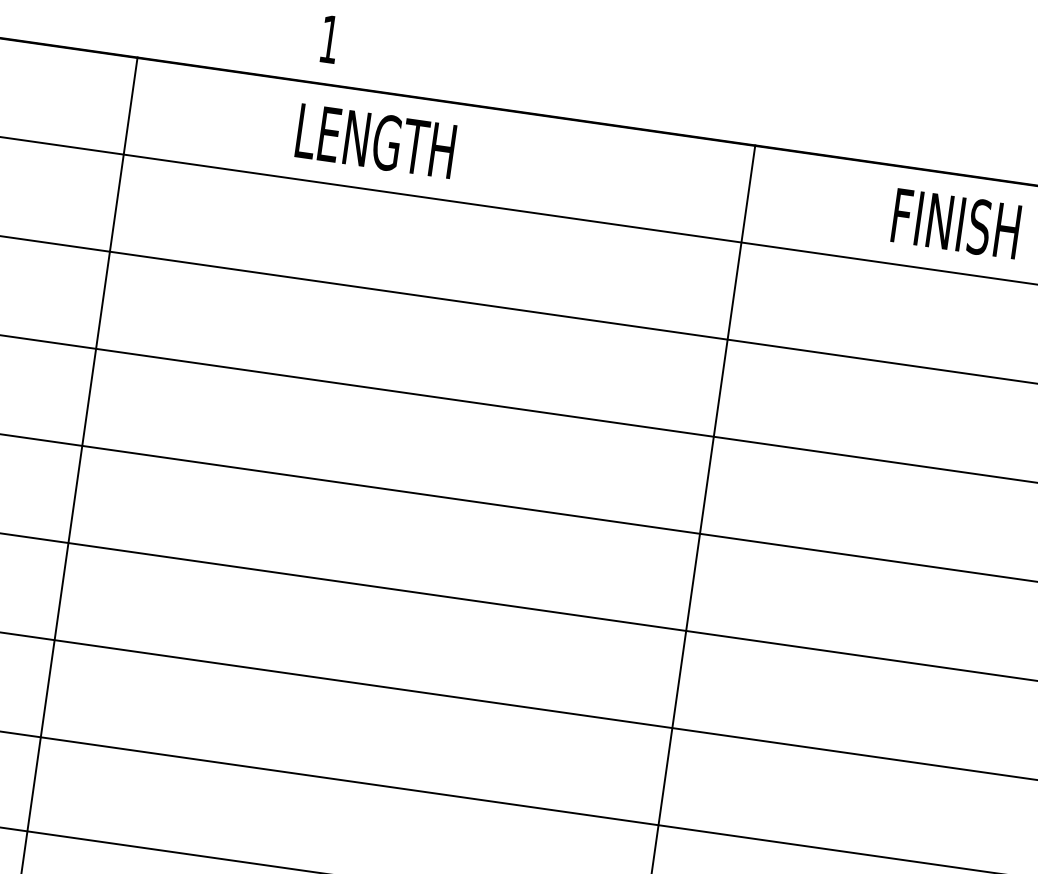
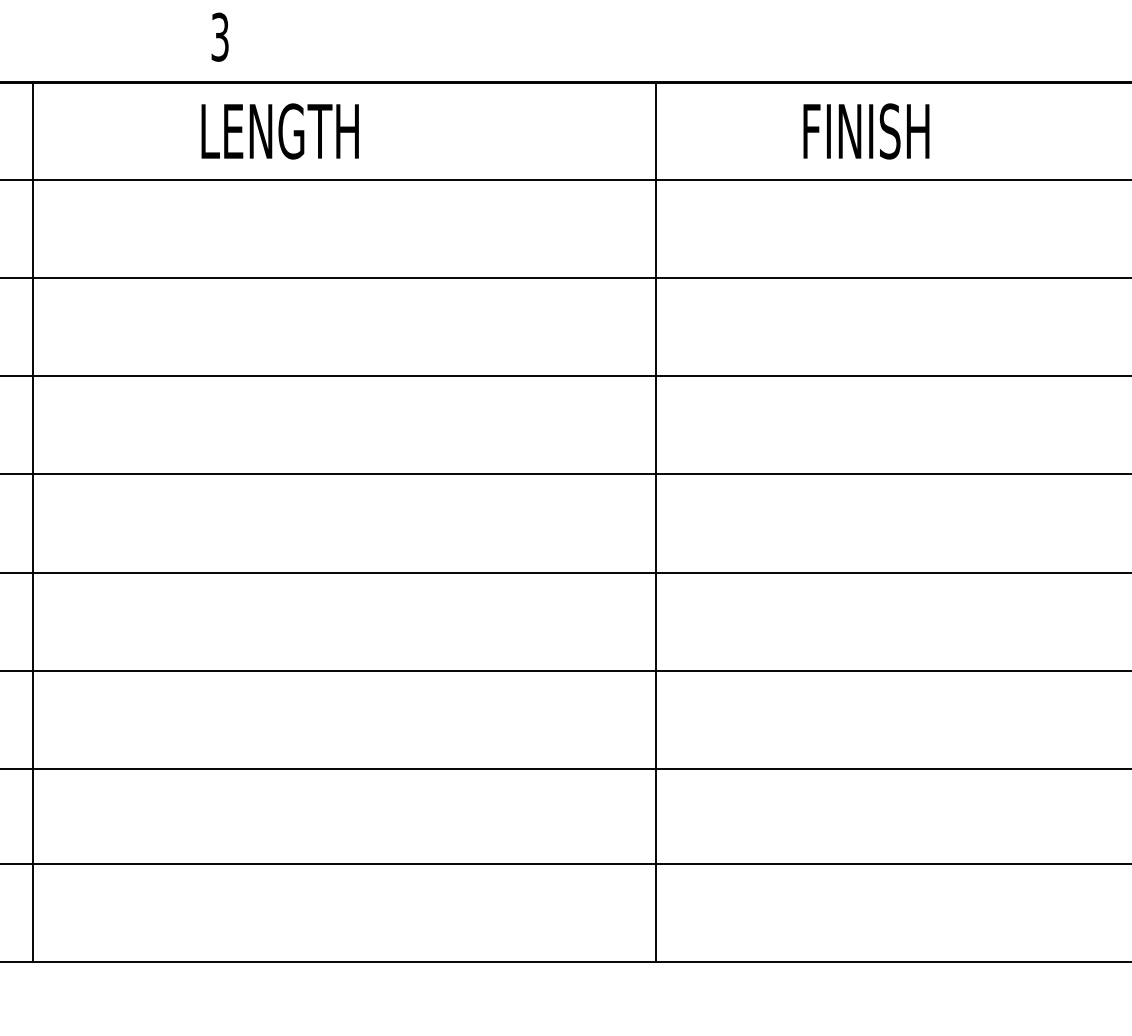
text: (329, 38) -> (219, 36), 1 -> 3

